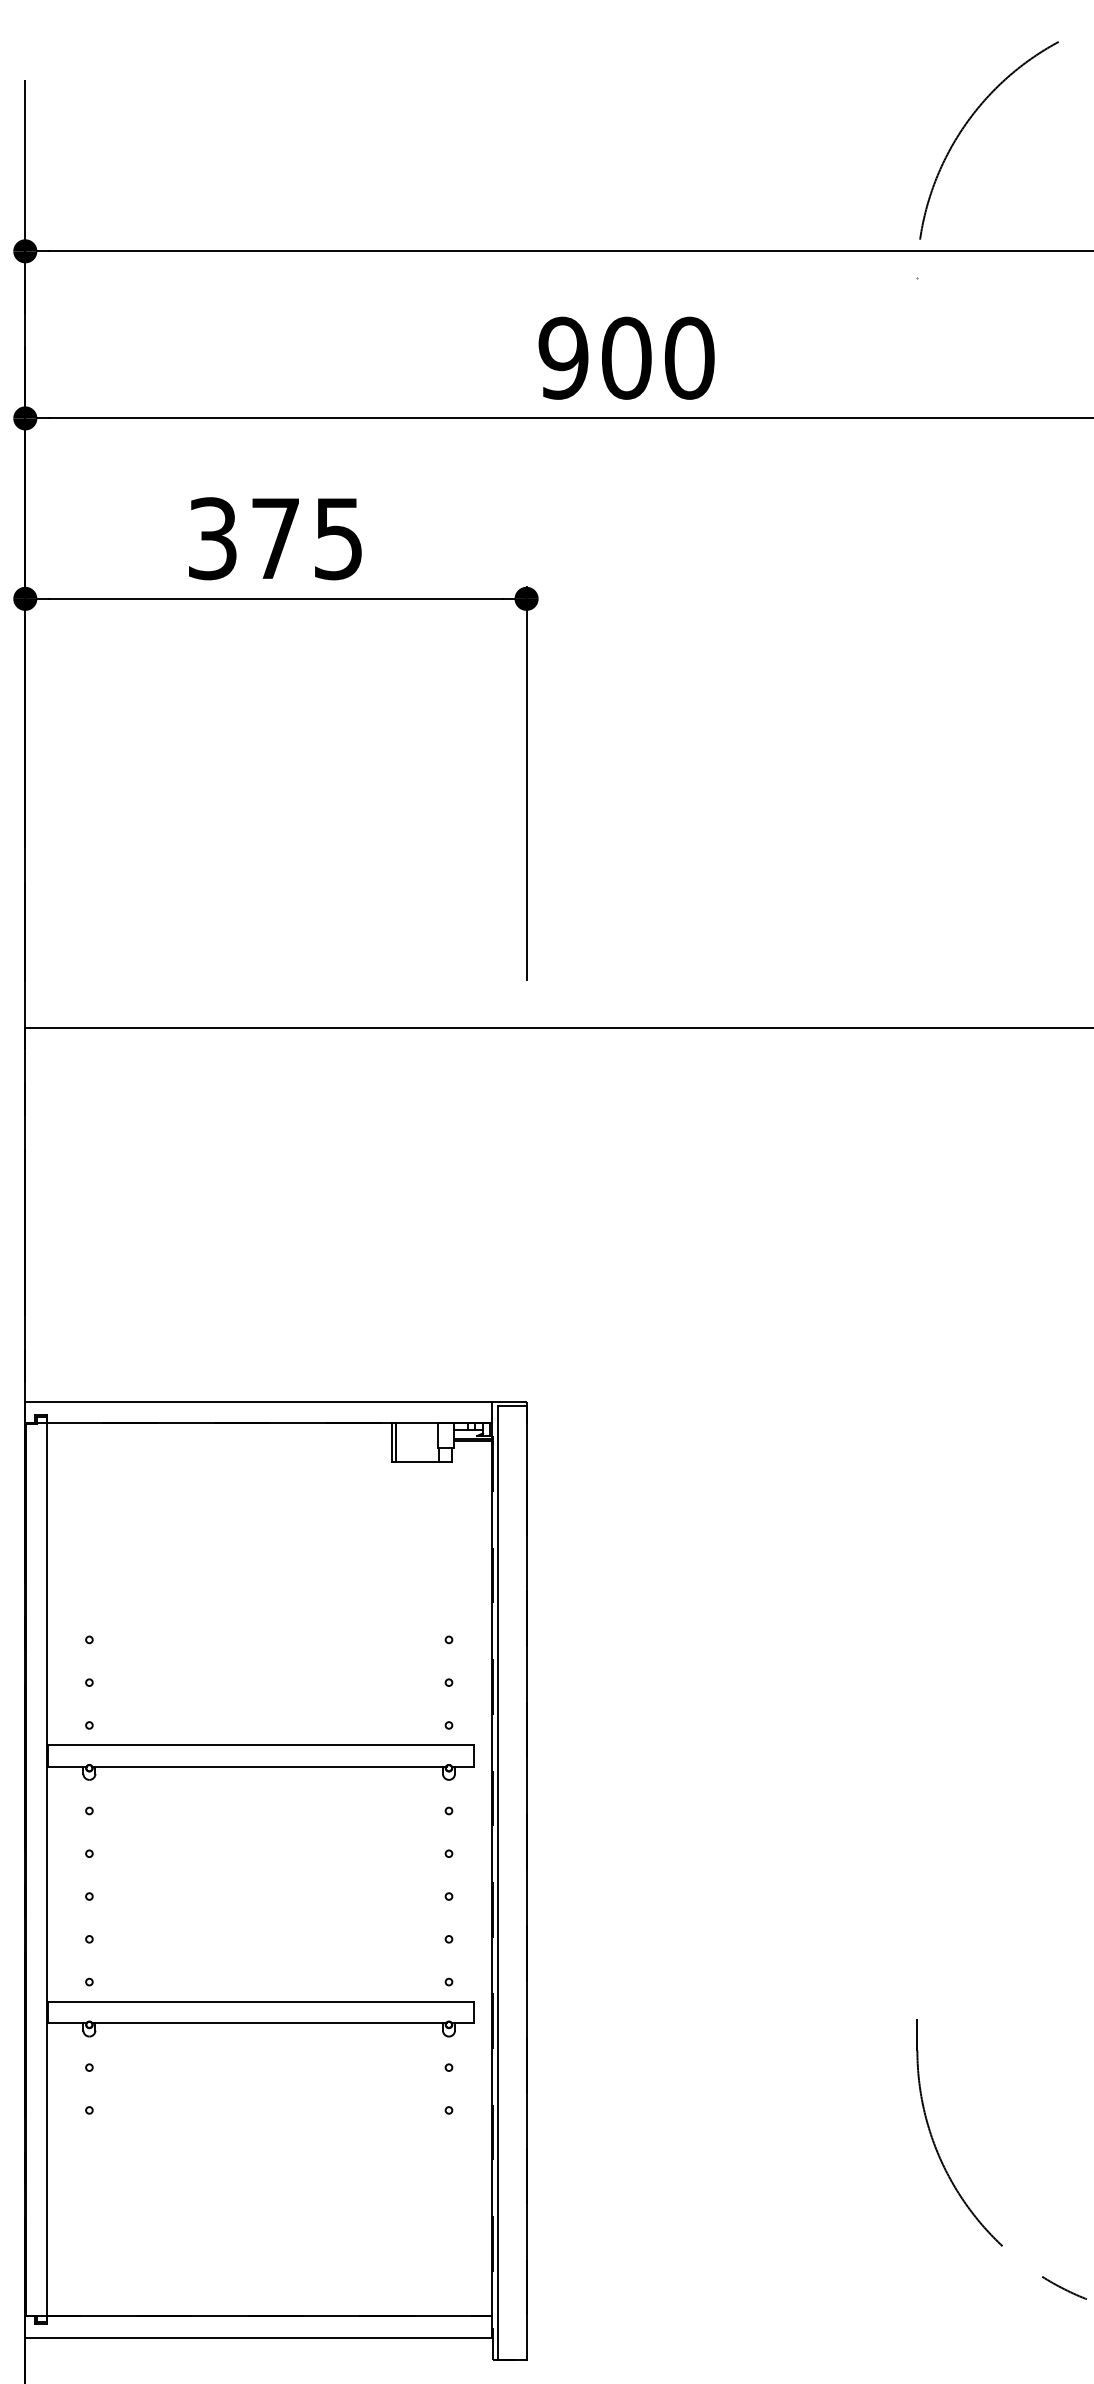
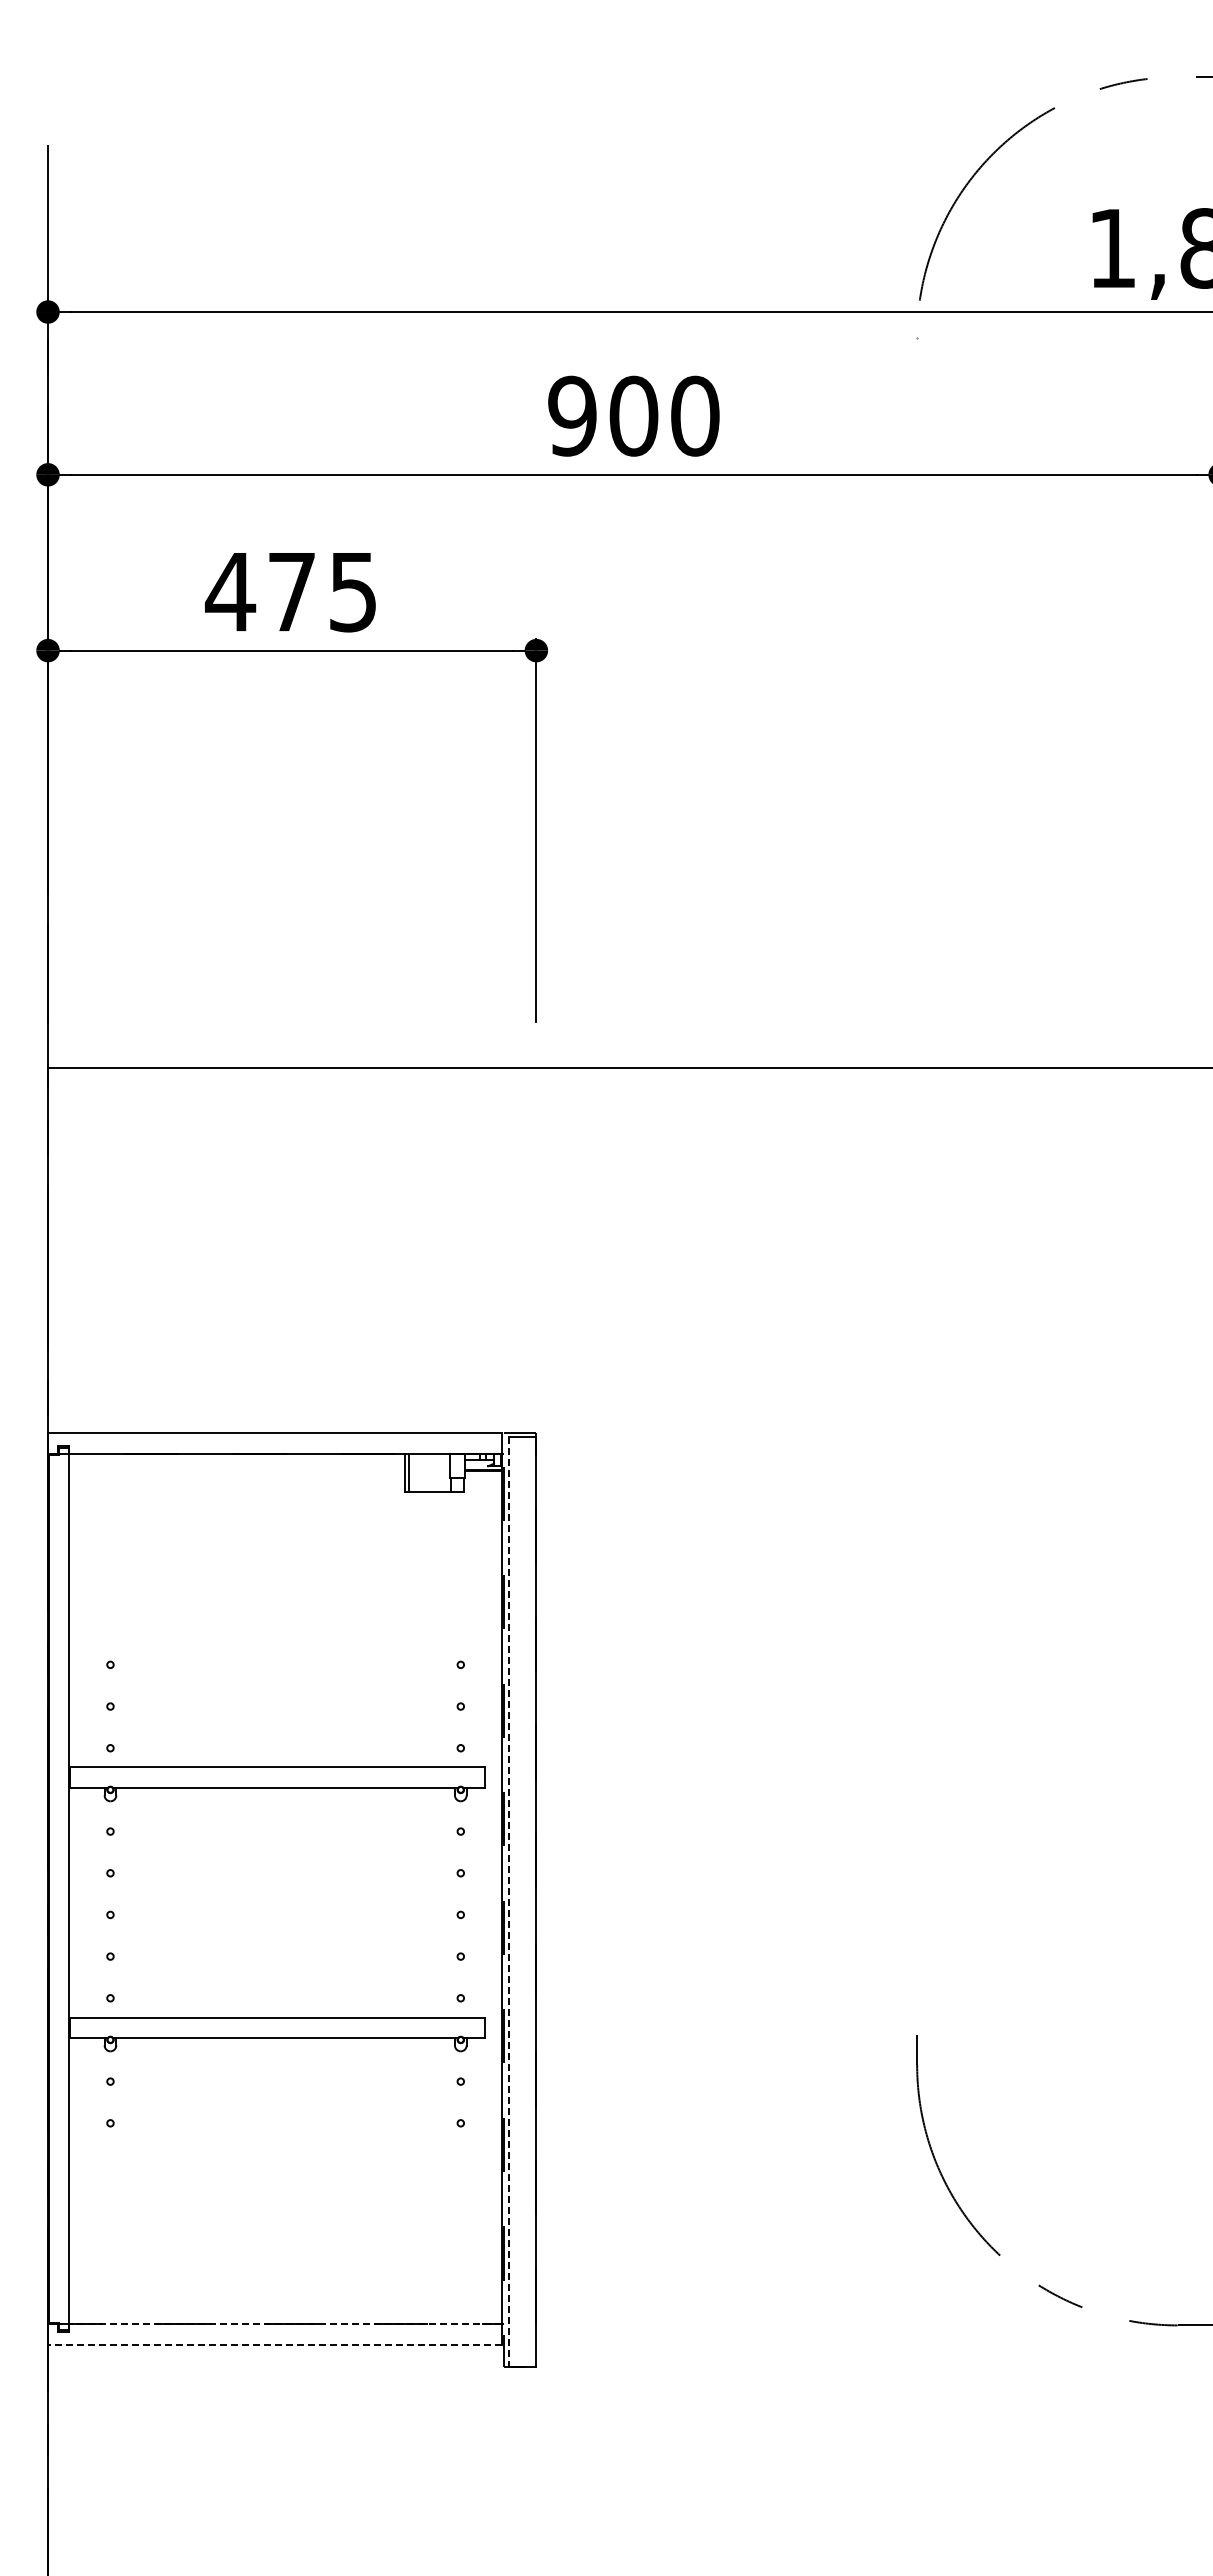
text: (212, 538) -> (230, 591), 375 -> 475
line: (498, 1882) -> (509, 1901), solid -> dashed
line: (269, 2315) -> (285, 2323), solid -> dashed
line: (257, 2337) -> (274, 2344), solid -> dashed

